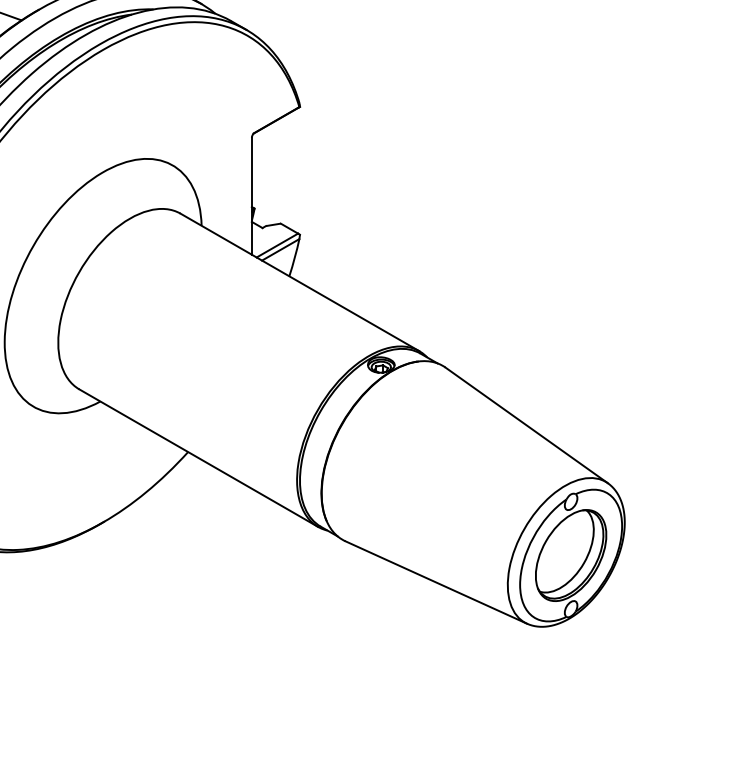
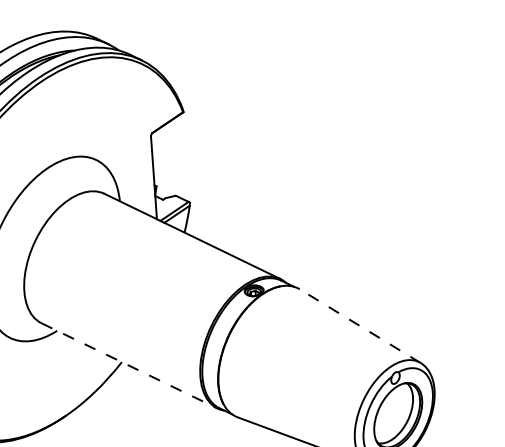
line: (526, 425) -> (360, 326), solid -> dashed
line: (198, 458) -> (129, 366), solid -> dashed

